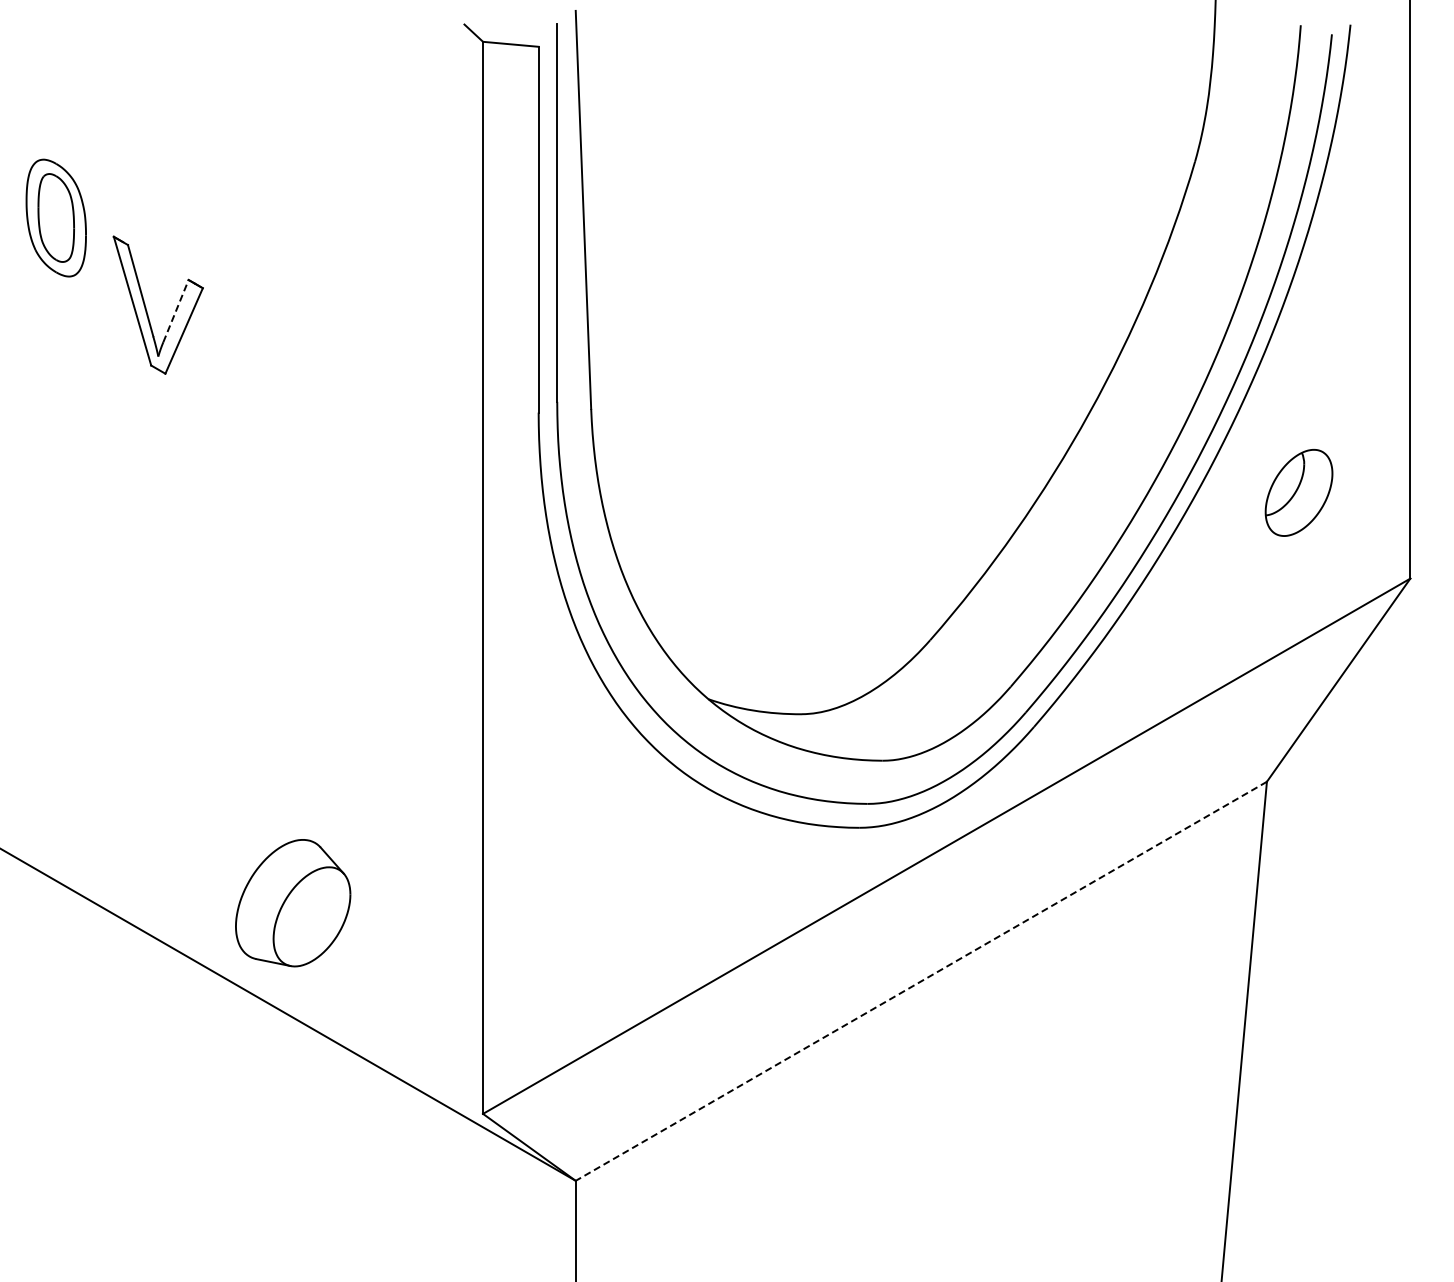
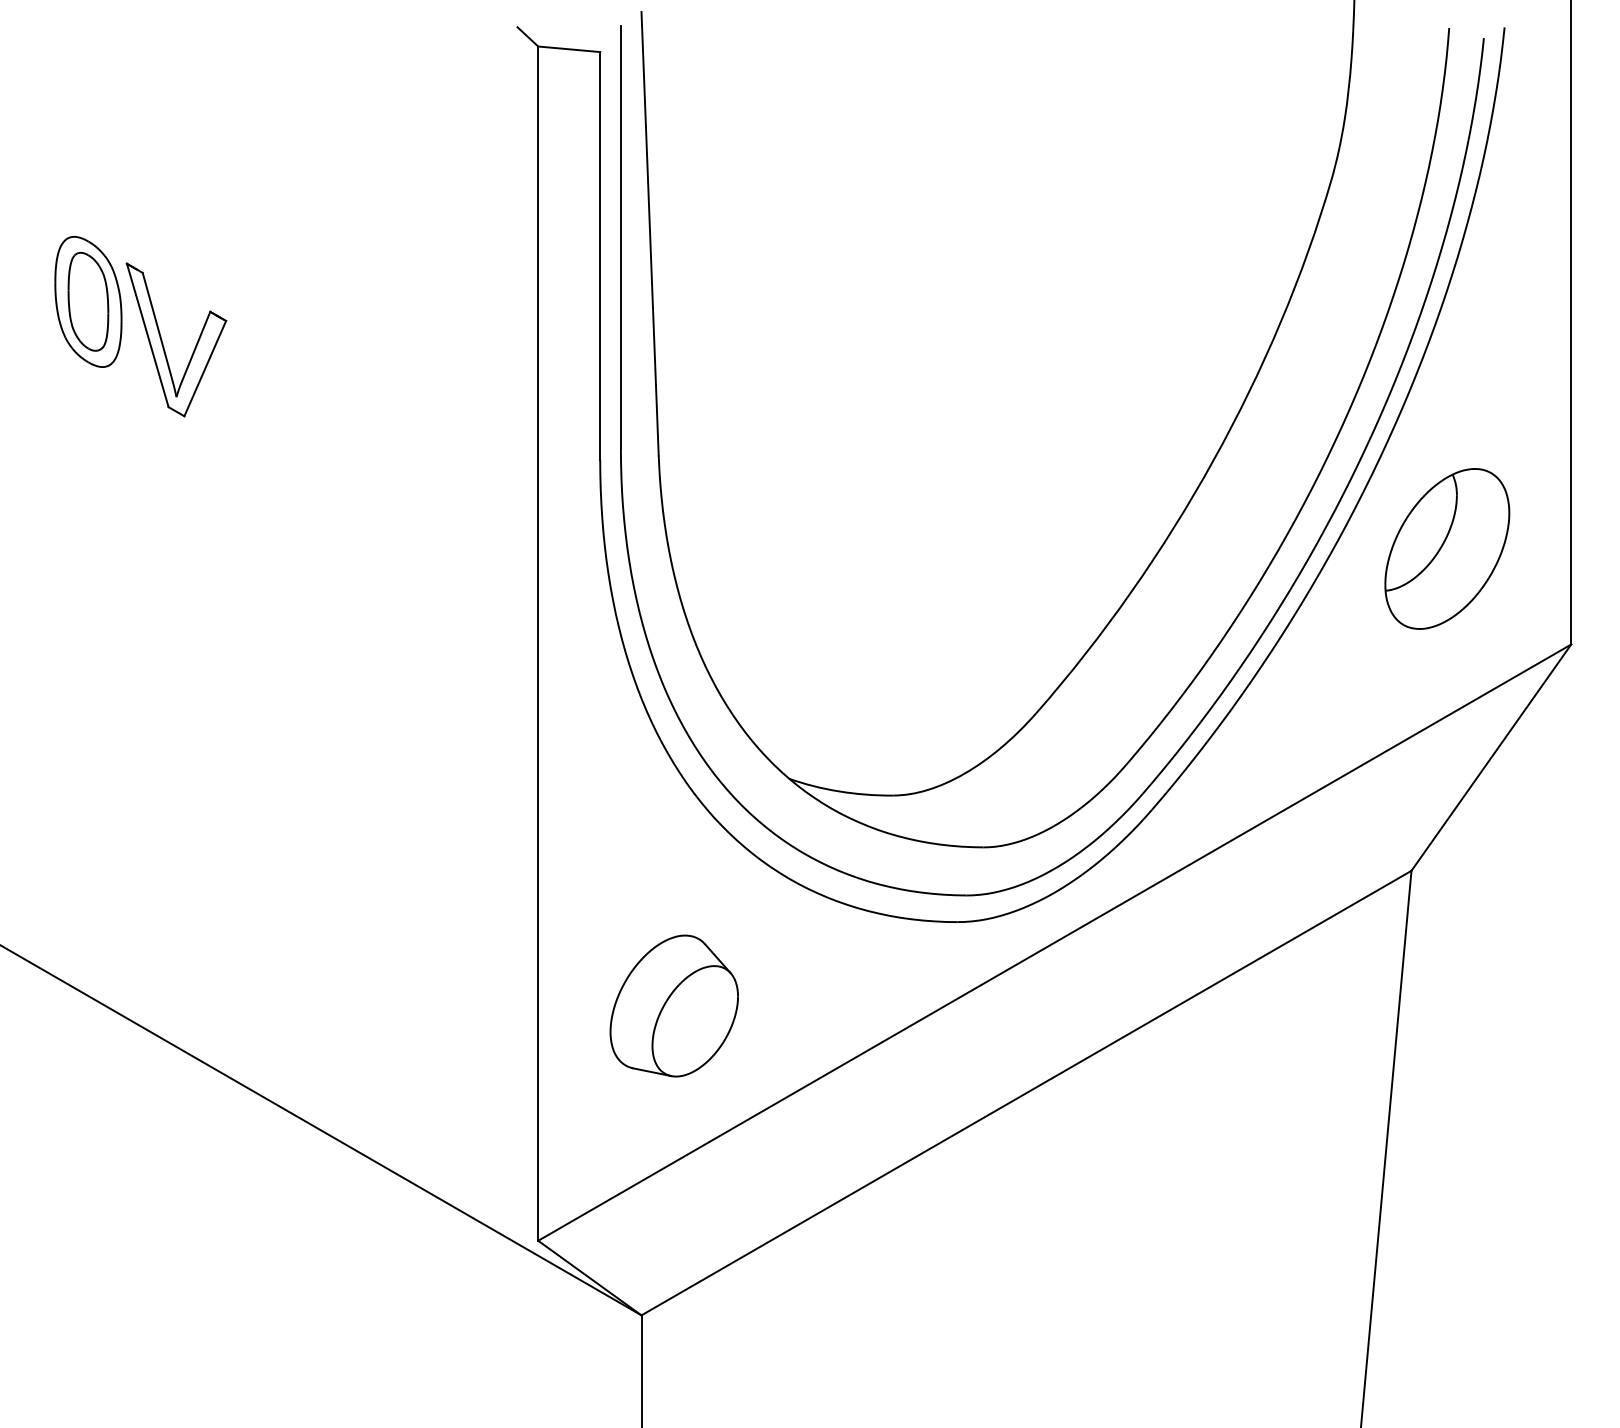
part: (55, 217) -> (87, 301), moved
line: (176, 311) -> (196, 346), dashed -> solid
part: (1298, 492) -> (1446, 548), size x1.67
part: (293, 903) -> (674, 1006), moved
line: (920, 981) -> (1025, 1093), dashed -> solid

